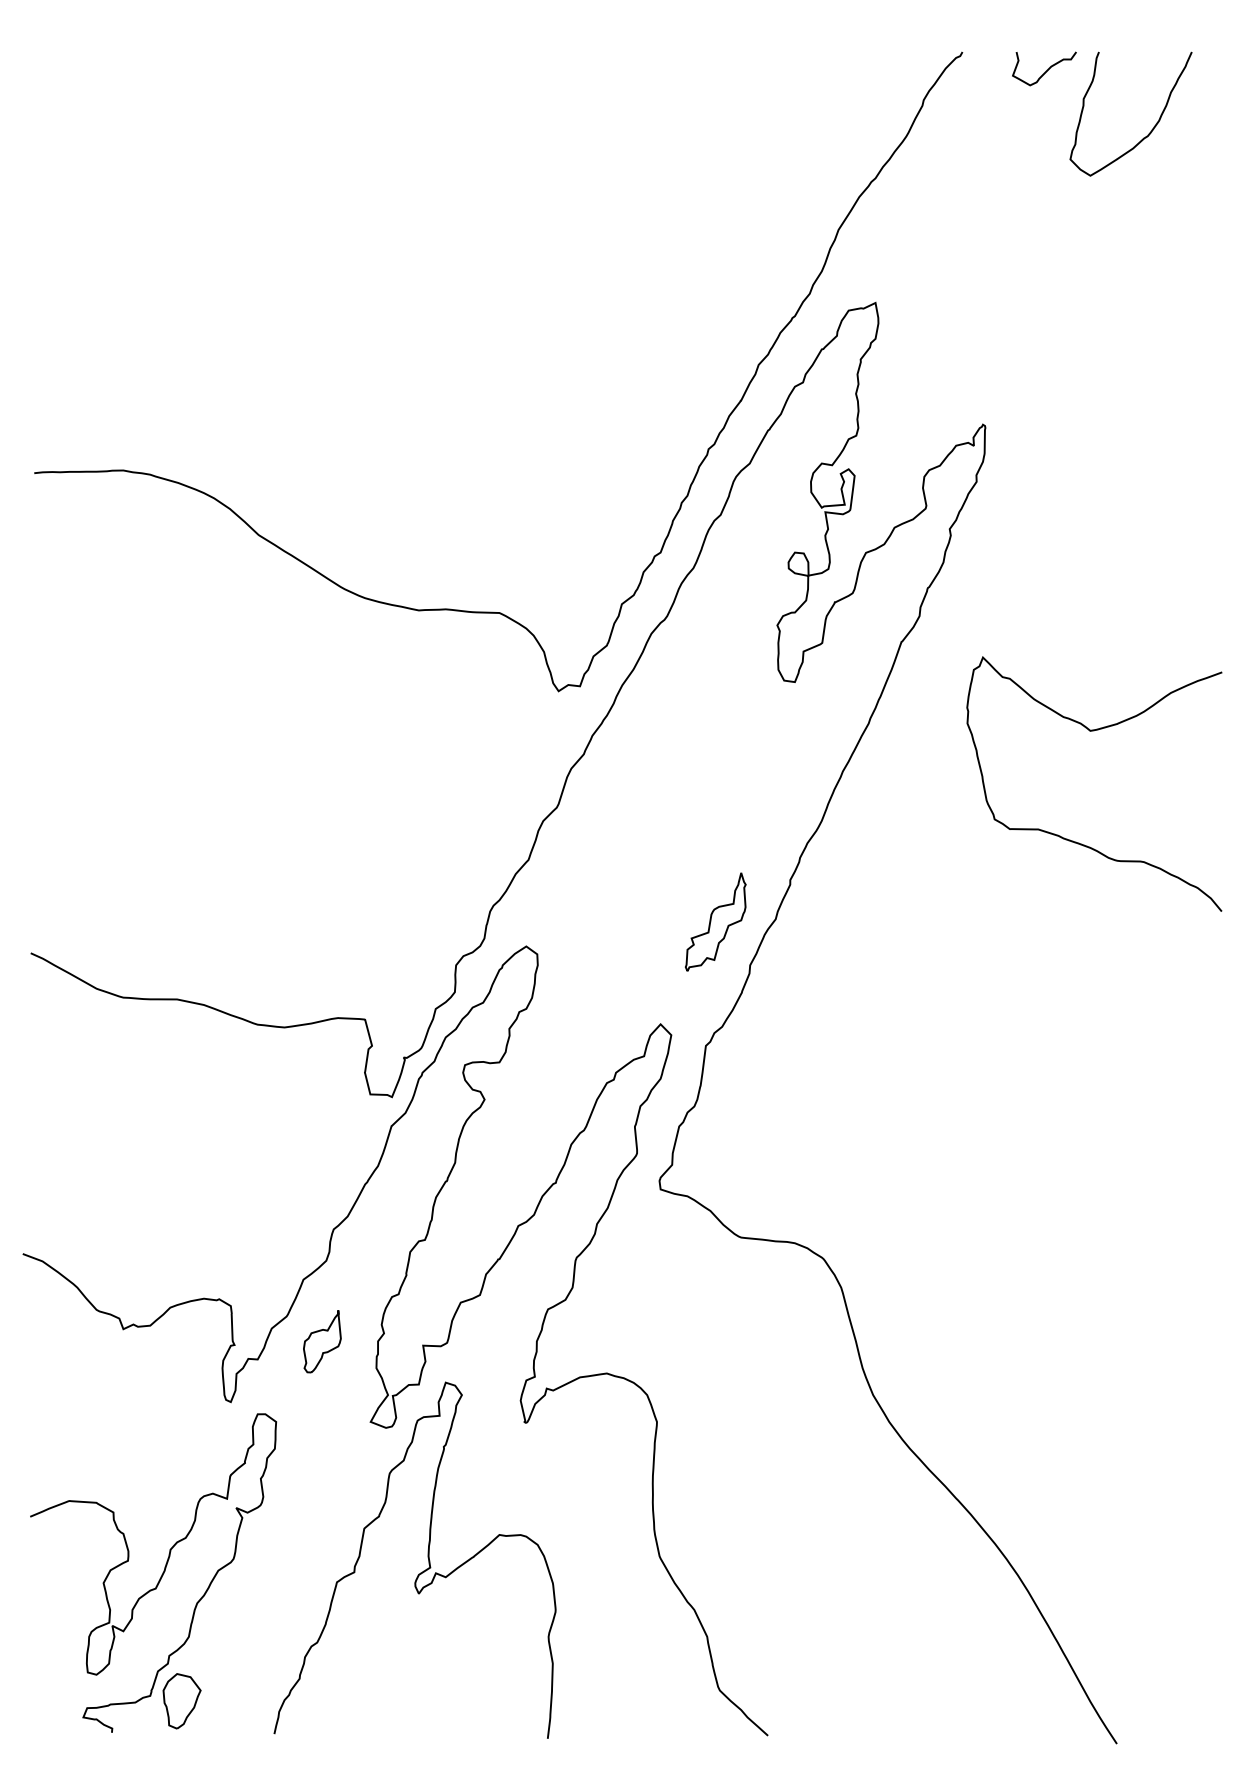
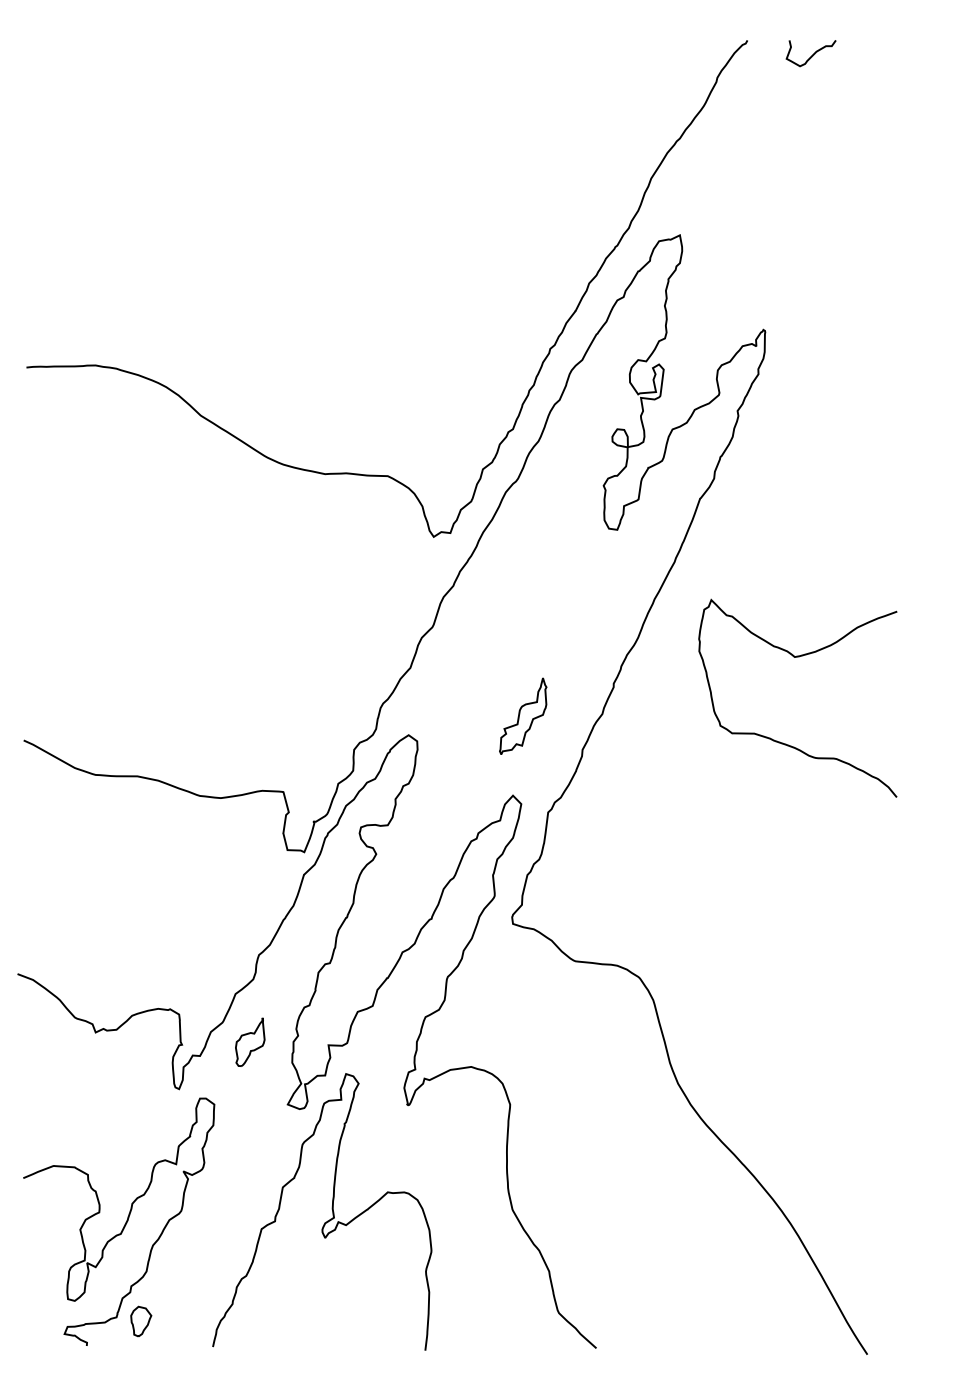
curve: (1151, 129) -> (894, 100), removed
curve: (1094, 731) -> (797, 657), moved
part: (715, 921) -> (523, 715), moved
part: (181, 1701) -> (140, 1321), size x0.7

